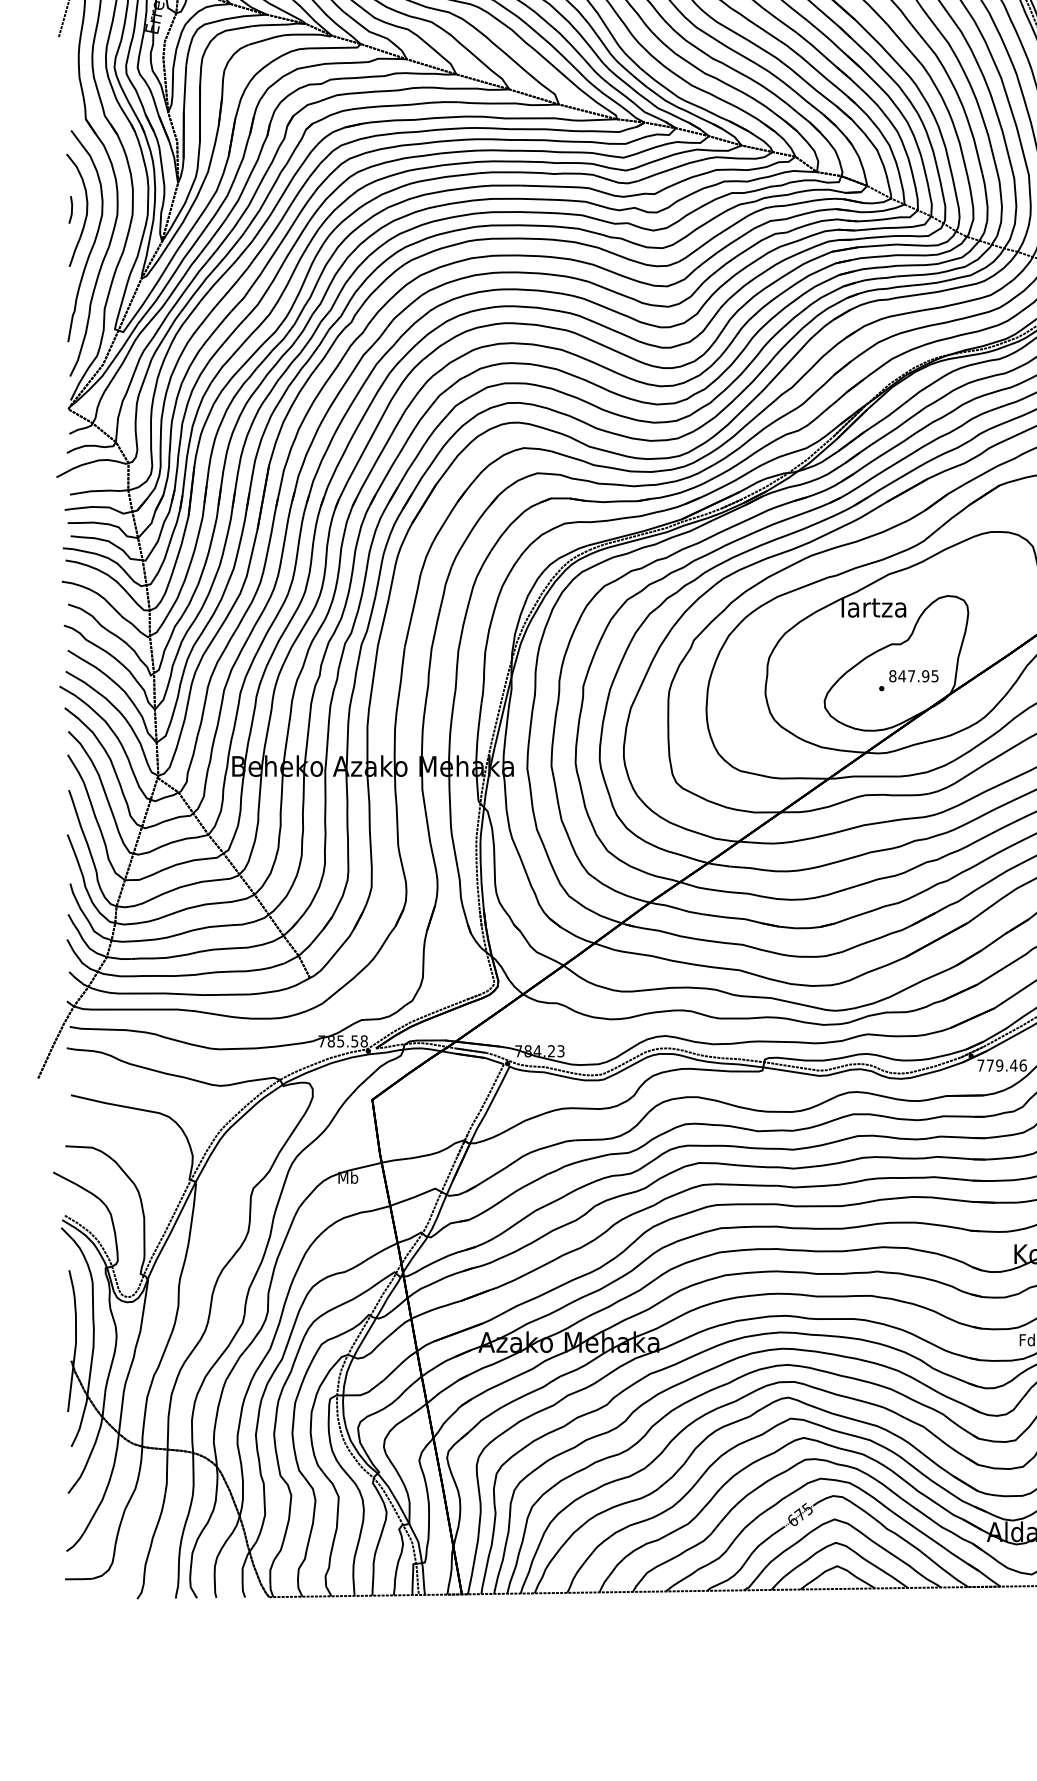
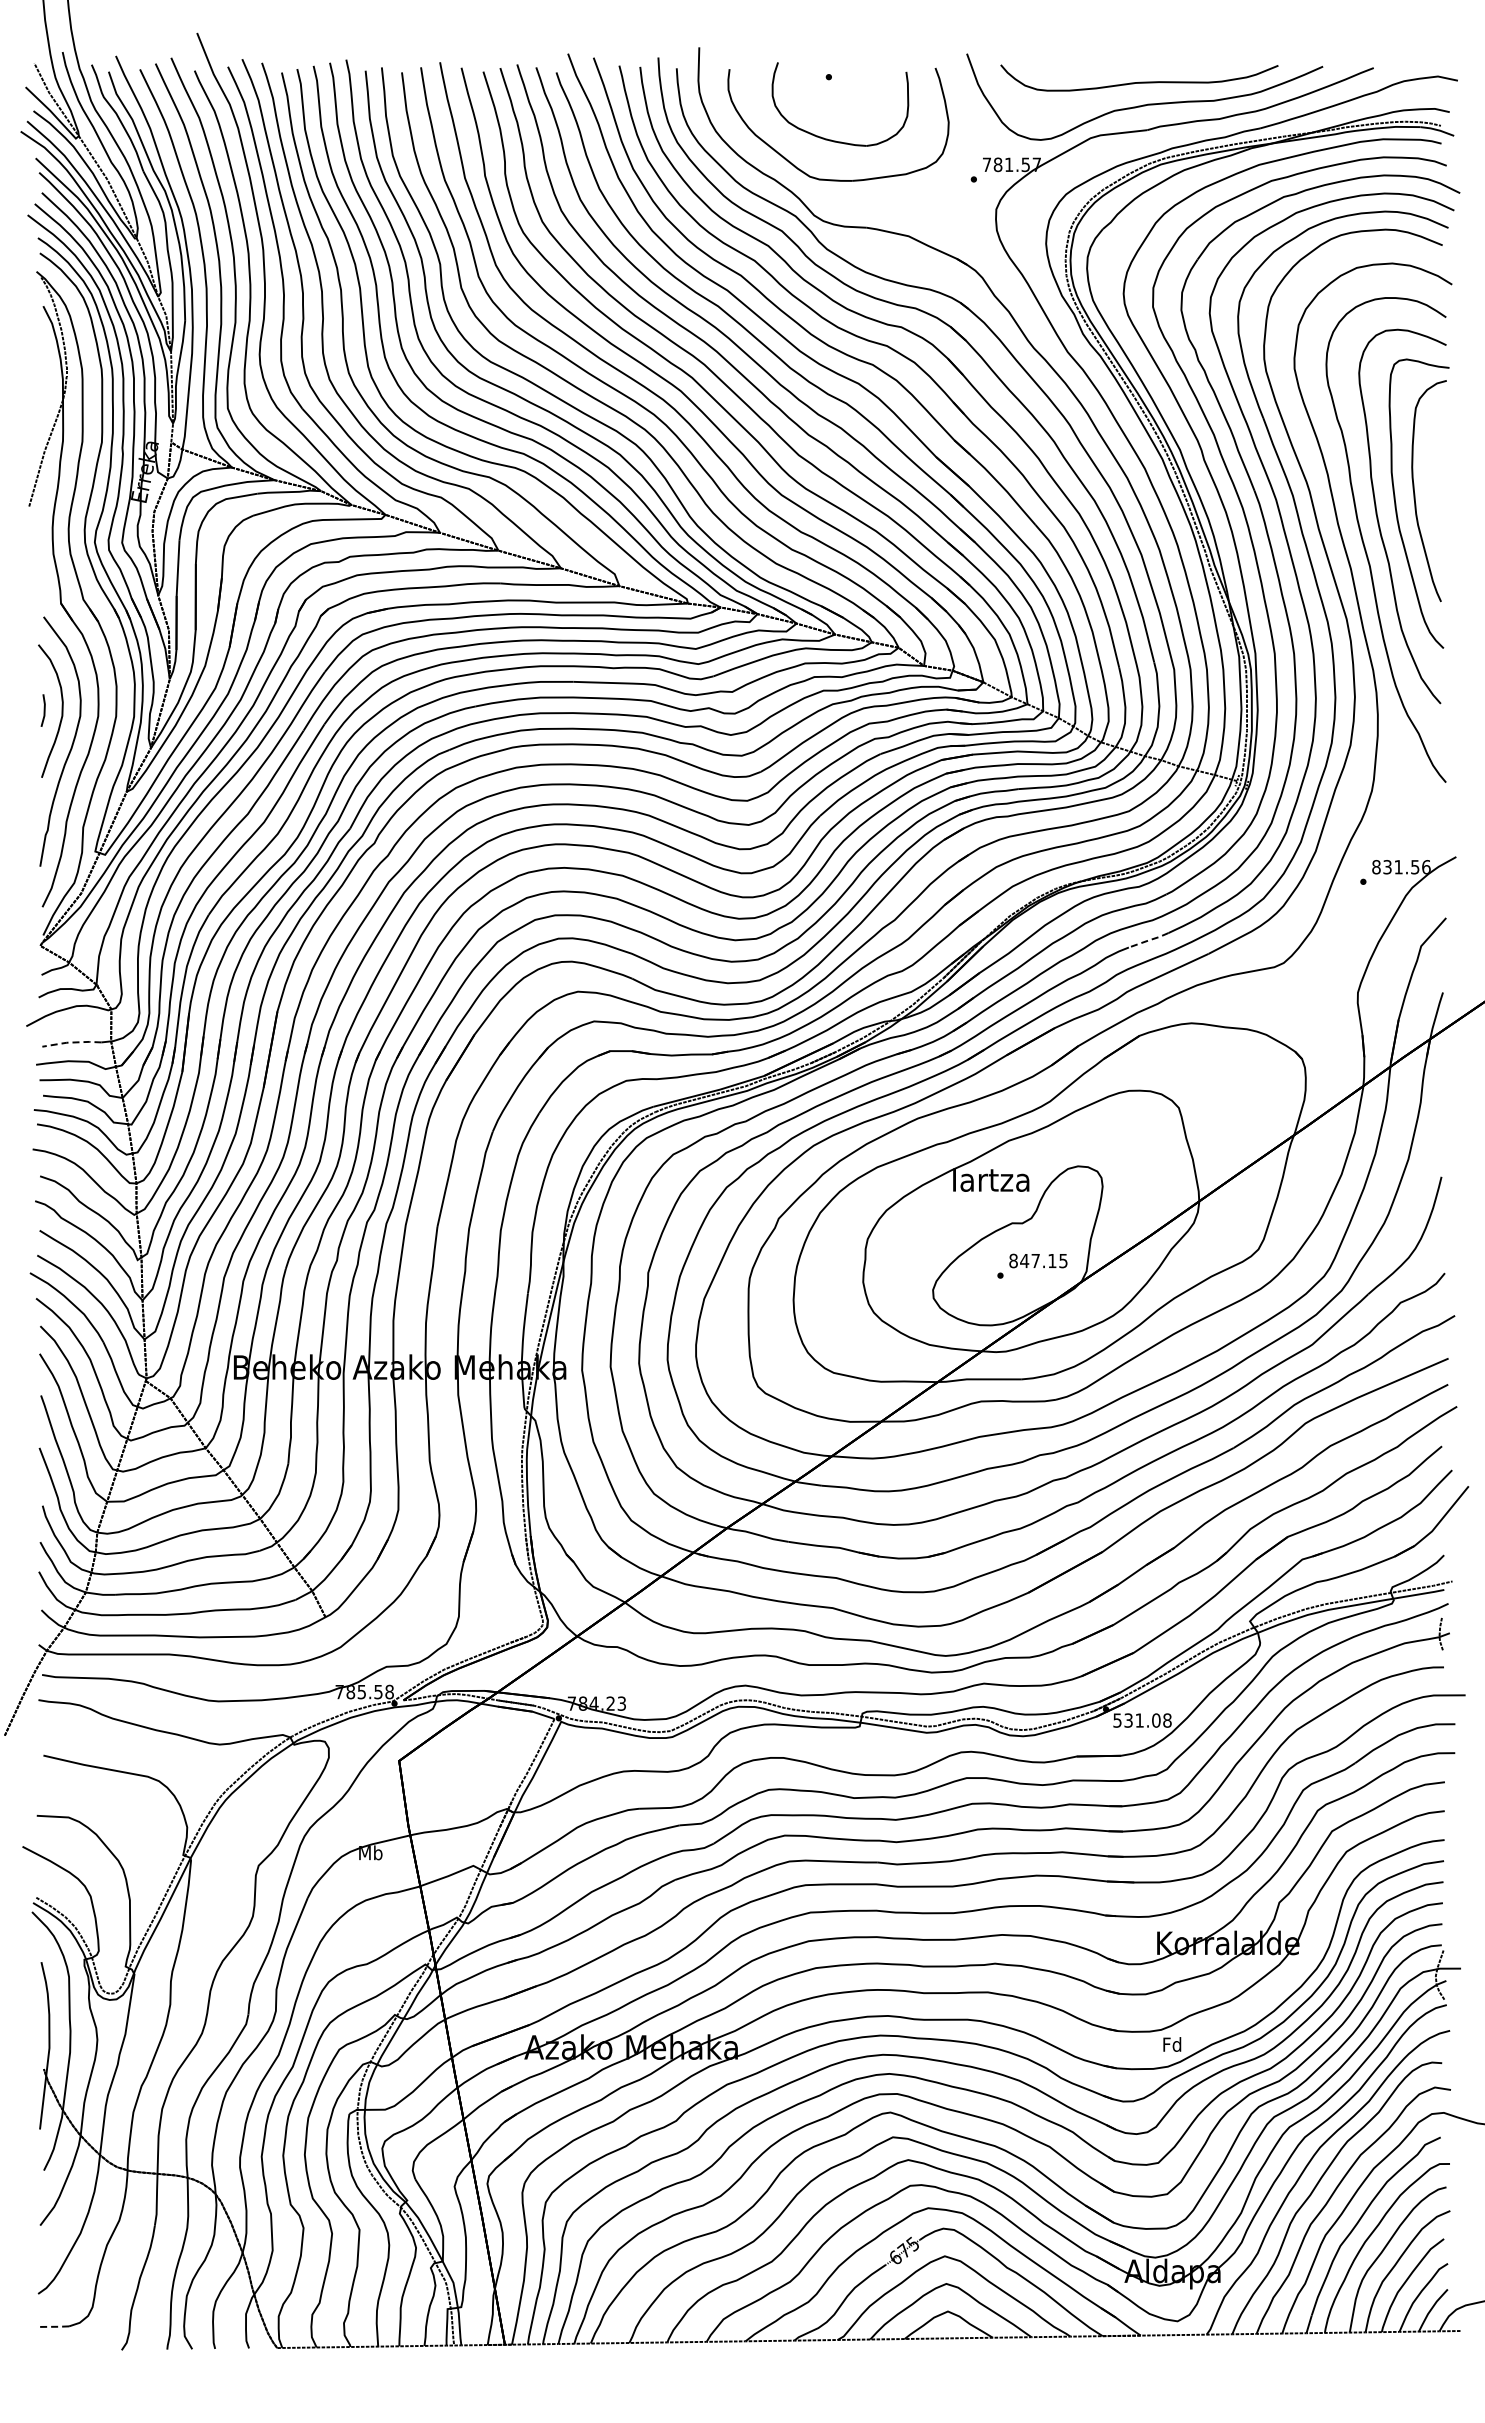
line: (1008, 404) -> (1149, 940), solid -> dashed
line: (94, 491) -> (71, 1042), solid -> dashed
text: (925, 675) -> (1052, 1260), 847.95 -> 847.15
text: (1002, 1065) -> (1142, 1720), 779.46 -> 531.08
line: (78, 1578) -> (52, 2326), solid -> dashed

